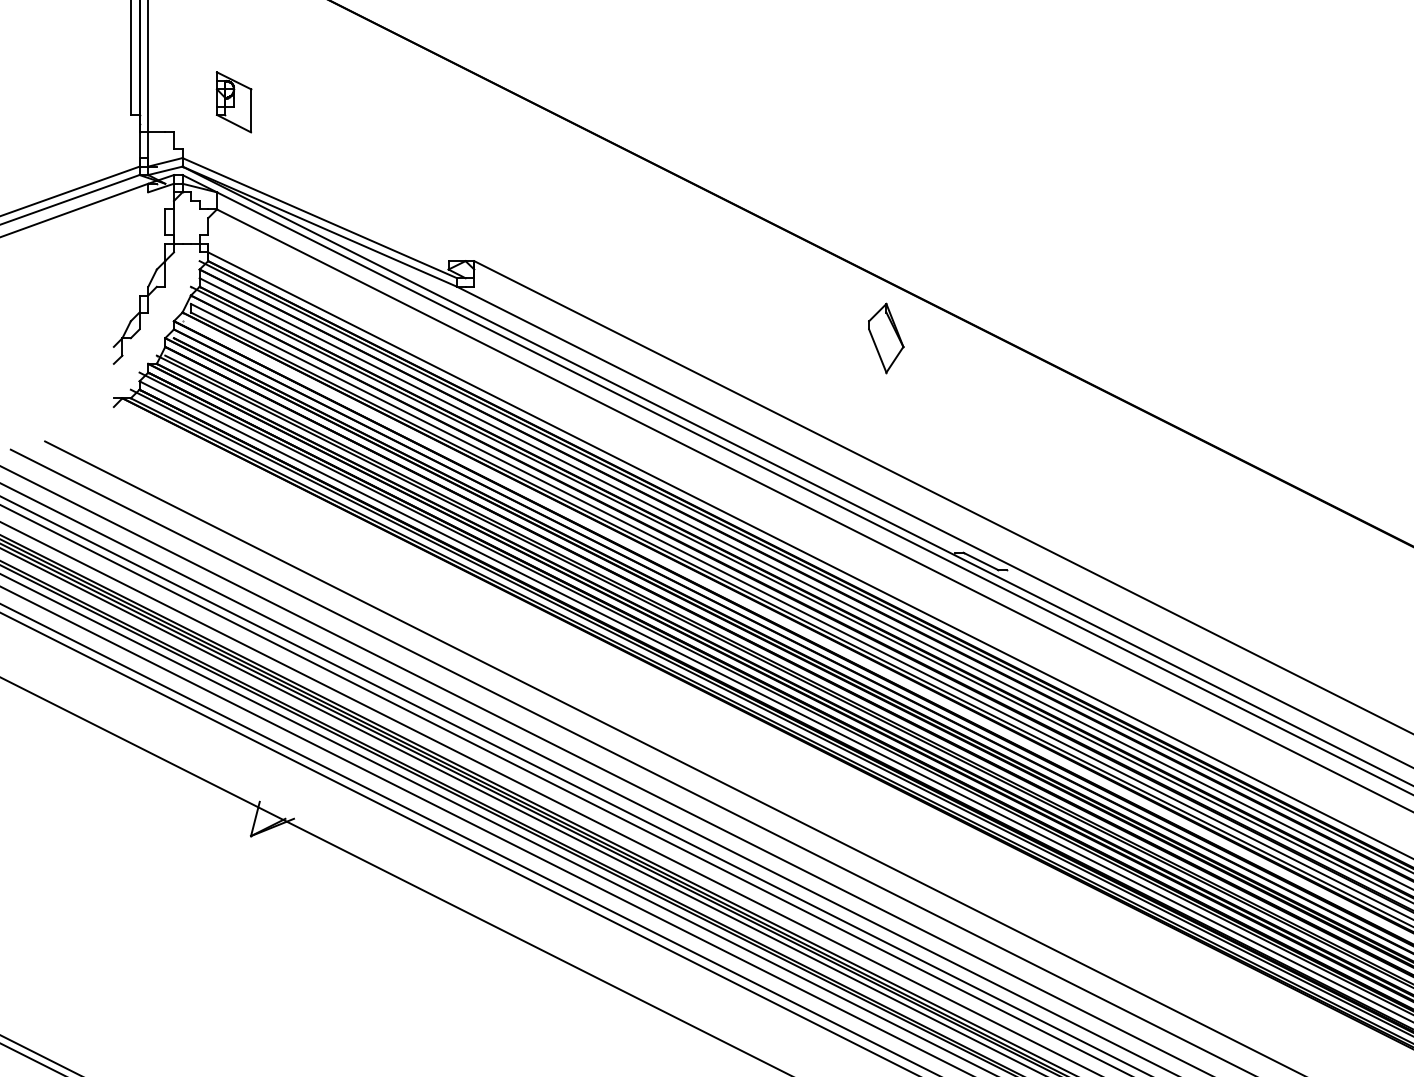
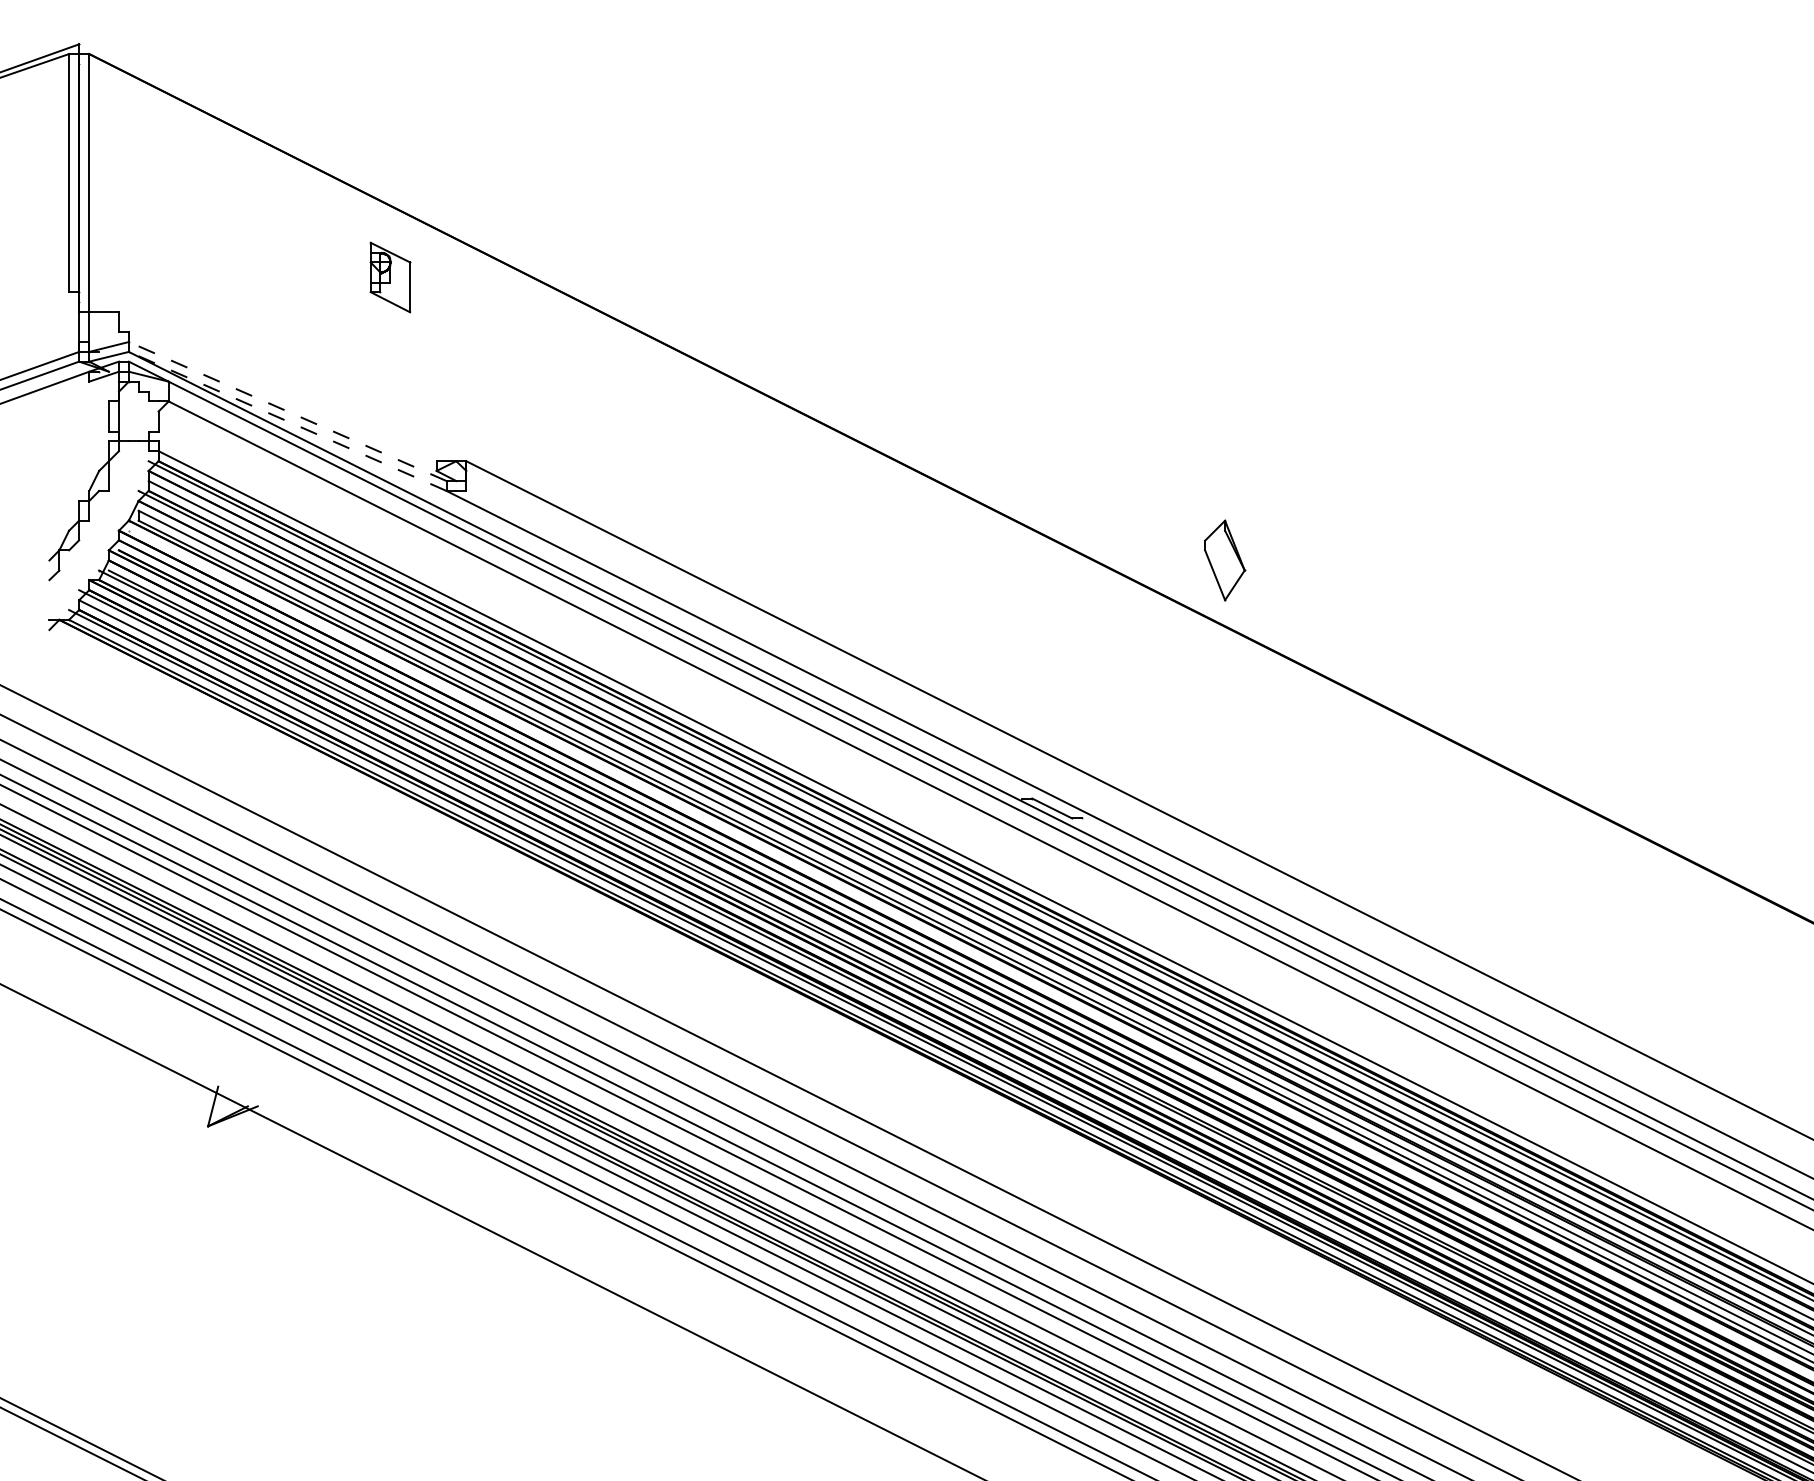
part: (234, 102) -> (390, 277), moved
line: (319, 218) -> (287, 411), solid -> dashed
line: (319, 226) -> (287, 421), solid -> dashed
part: (886, 338) -> (1225, 560), moved

